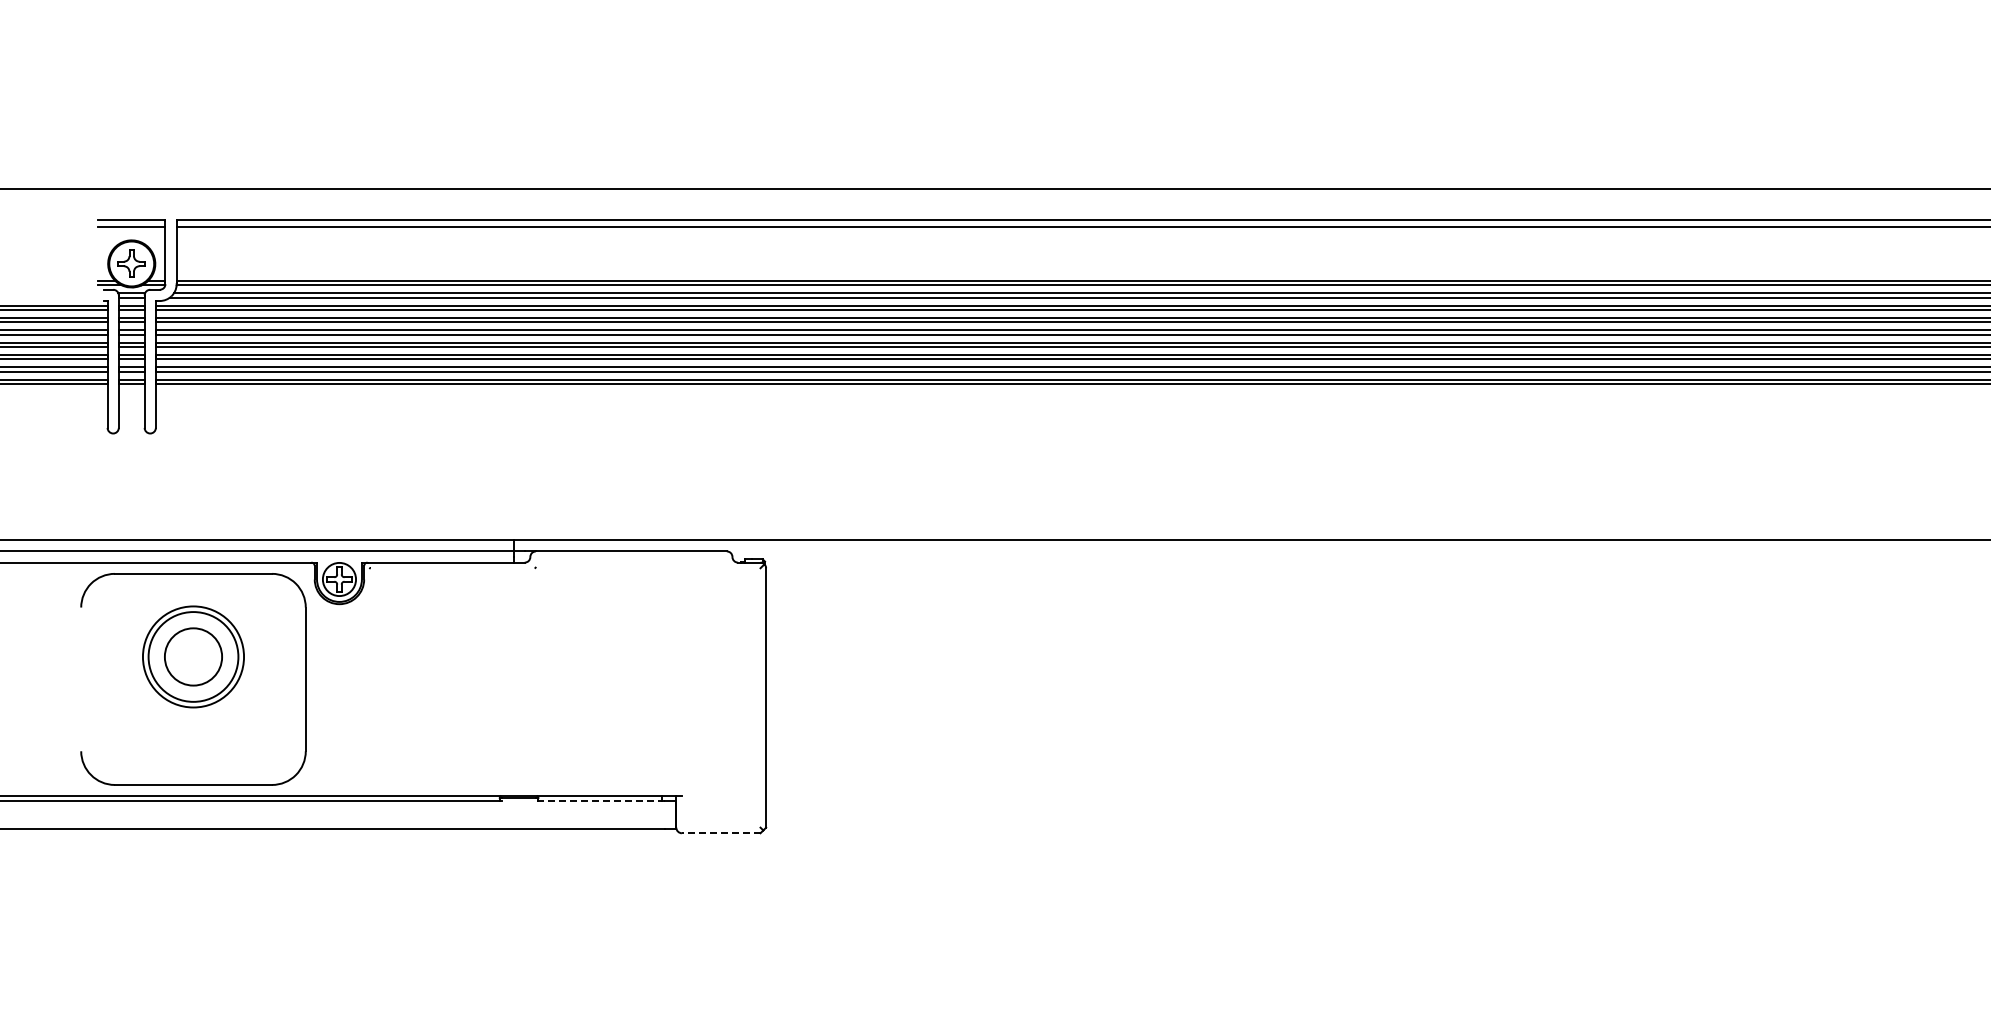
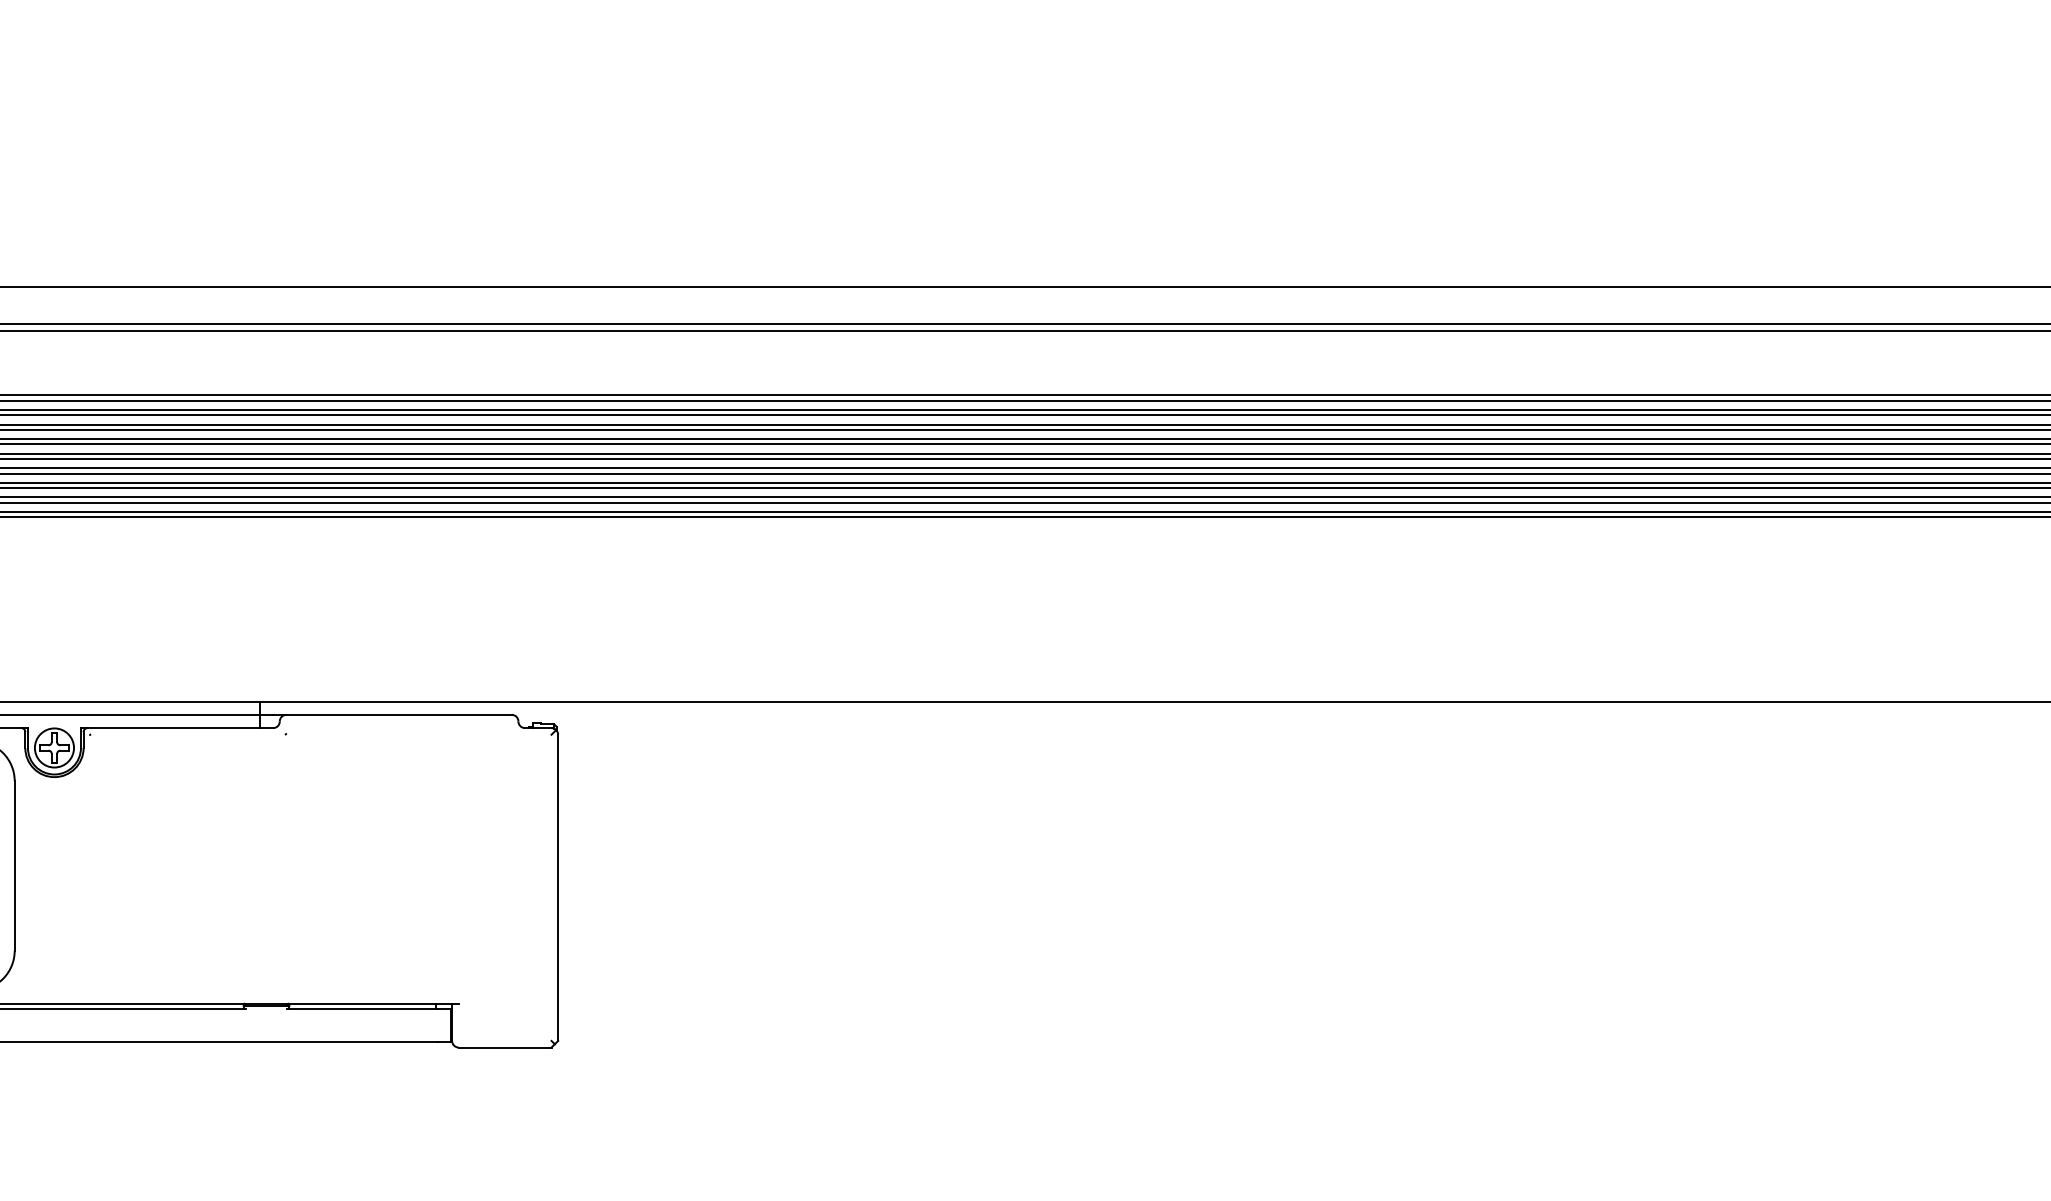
line: (599, 800) -> (361, 1008), dashed -> solid
line: (720, 833) -> (504, 1047), dashed -> solid

